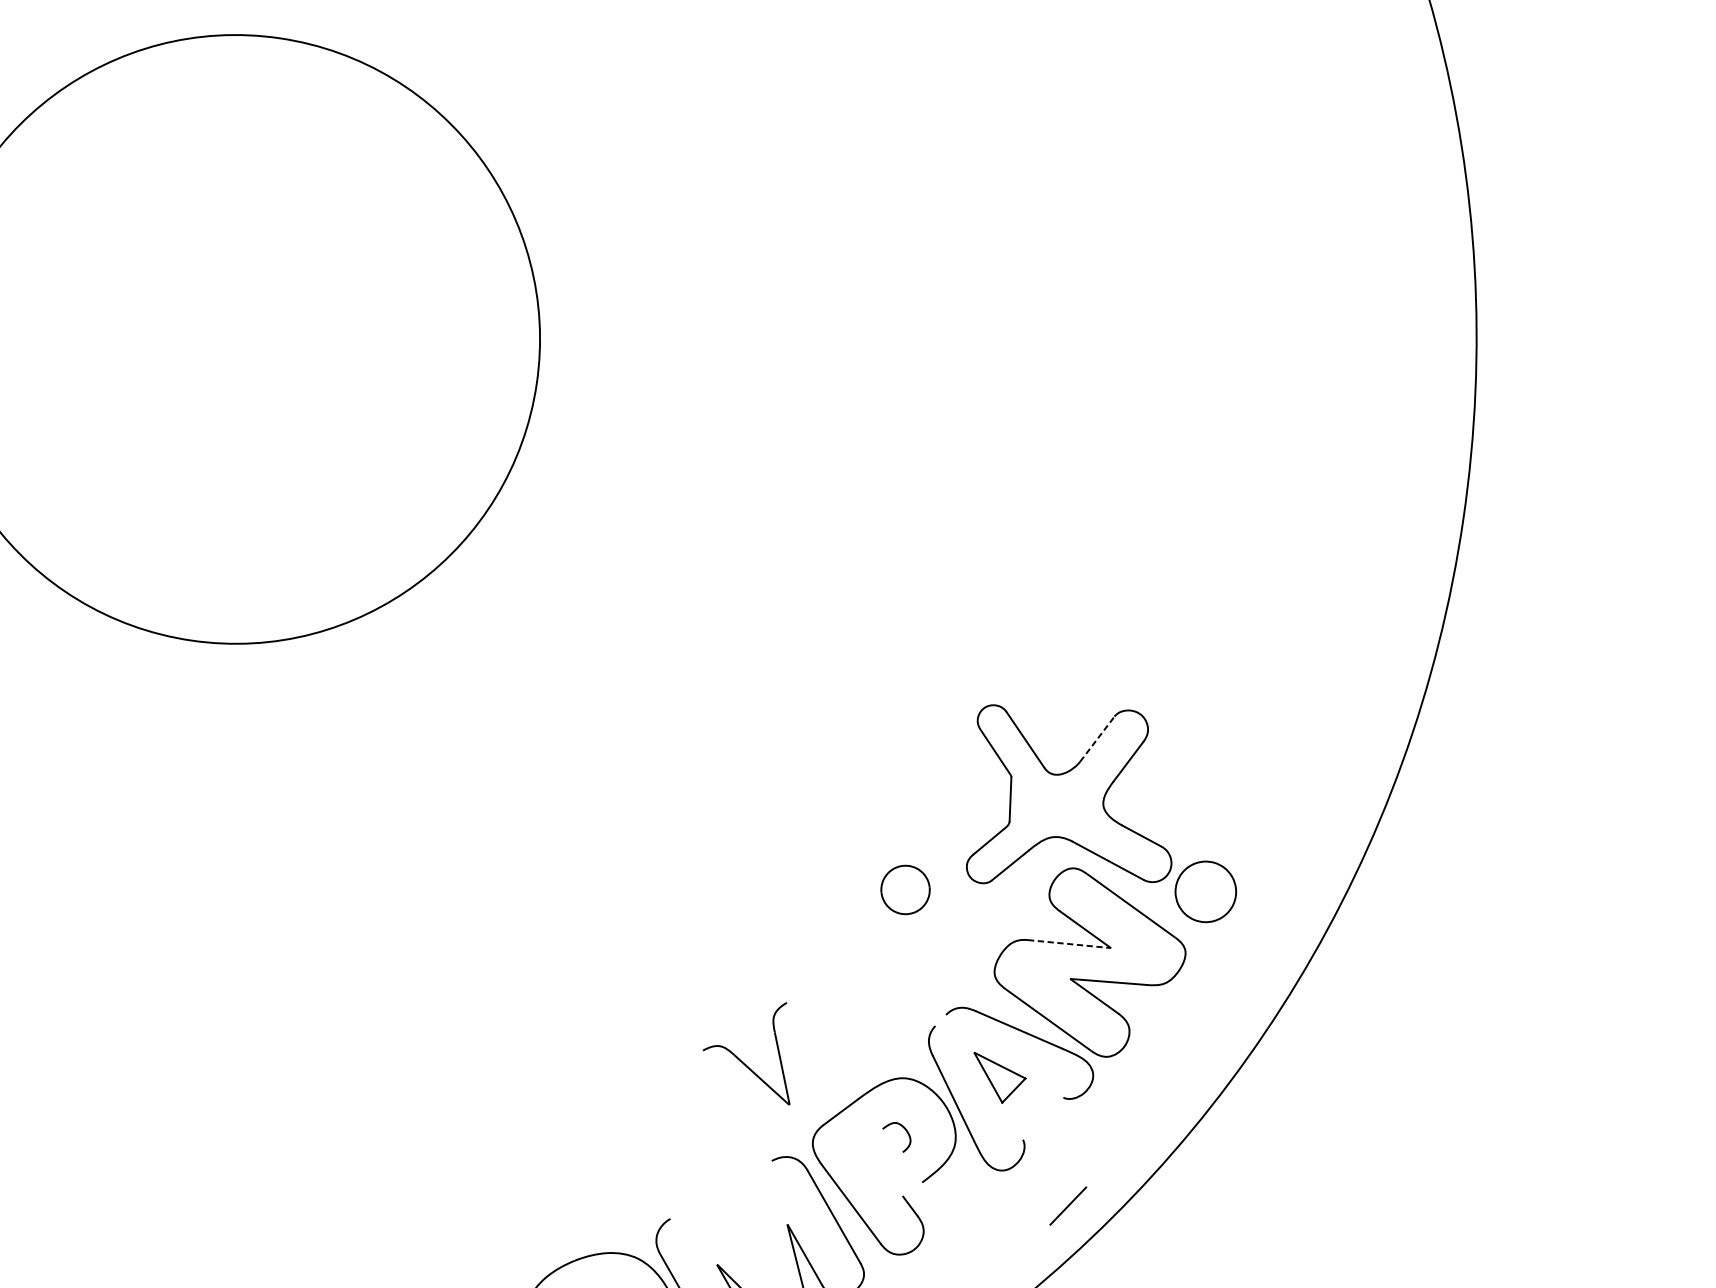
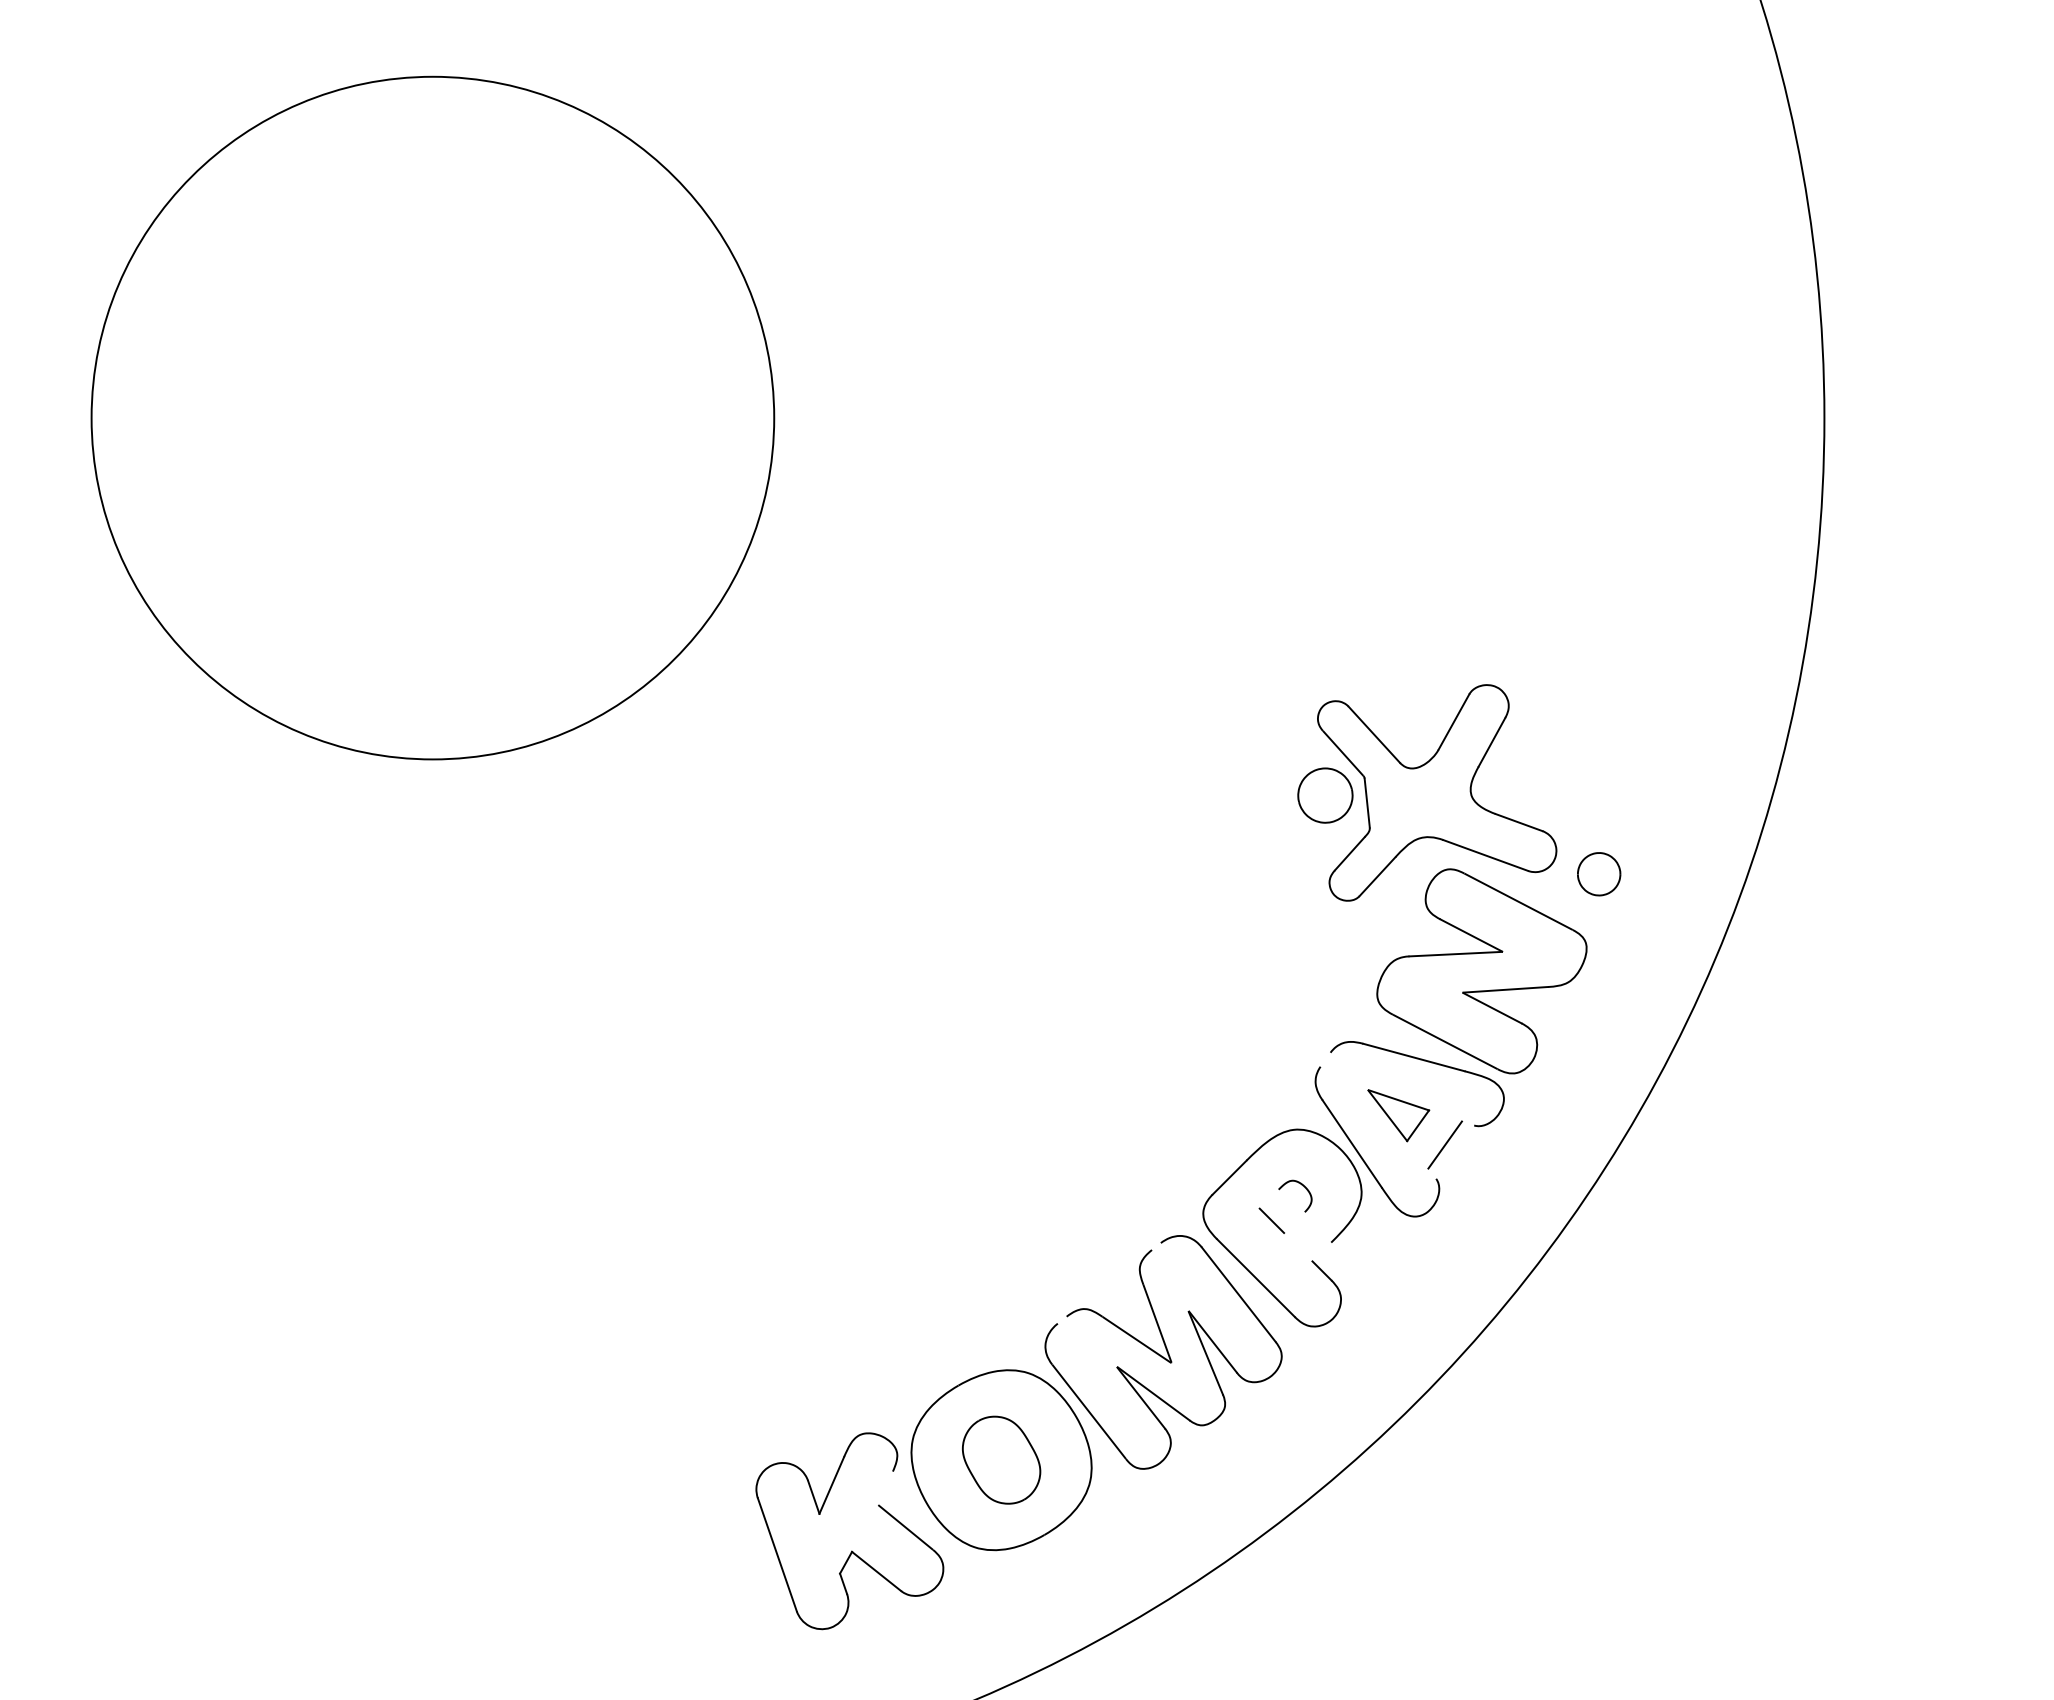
line: (1097, 739) -> (1453, 722), dashed -> solid
part: (905, 889) -> (1325, 795), moved
part: (1206, 892) -> (1599, 874), size x0.62
line: (1069, 944) -> (1456, 954), dashed -> solid
part: (741, 1060) -> (1111, 1321), moved
line: (872, 1155) -> (1271, 1220), added
line: (1067, 1205) -> (1444, 1144), moved

